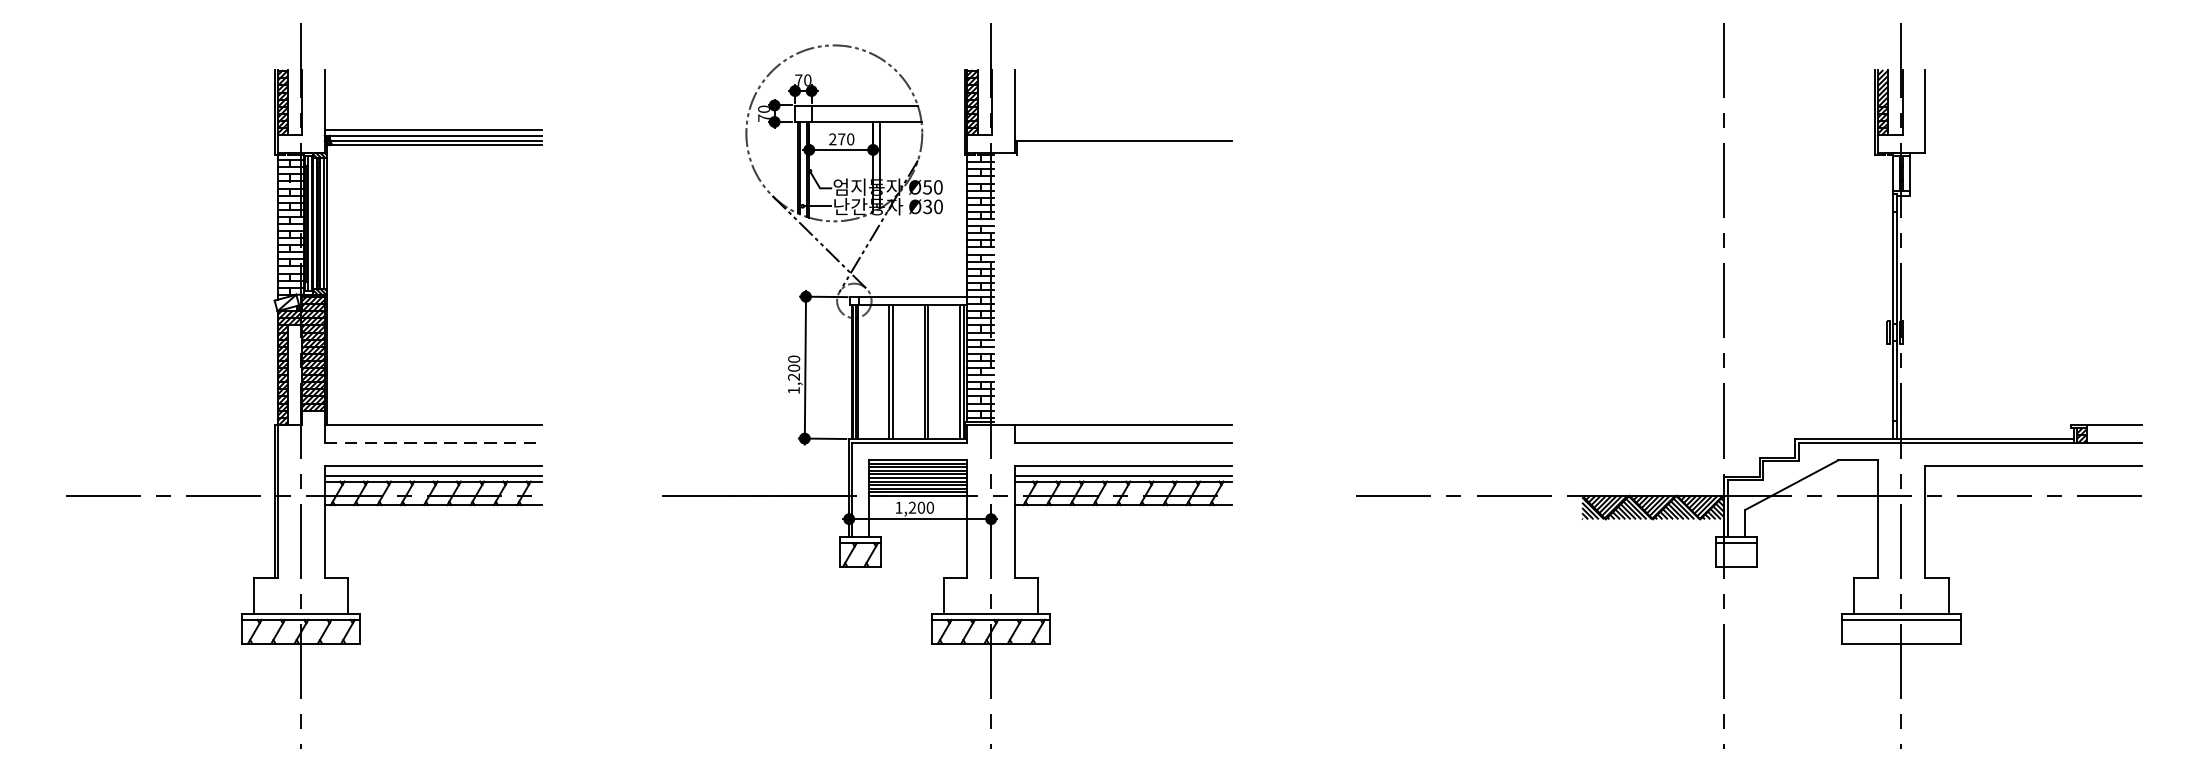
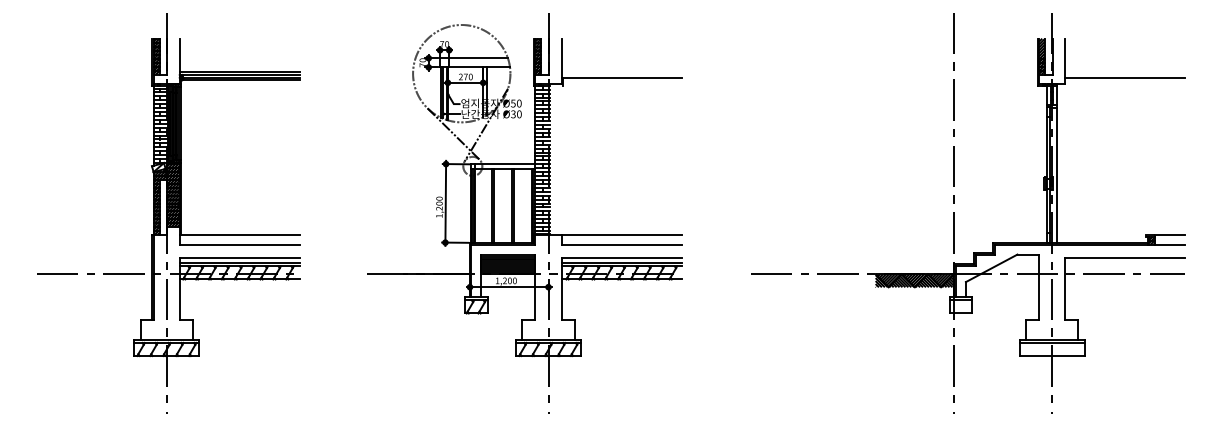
line: (2033, 140) -> (1125, 77), added
line: (1910, 317) -> (1057, 175), added
line: (432, 442) -> (239, 244), dashed -> solid

